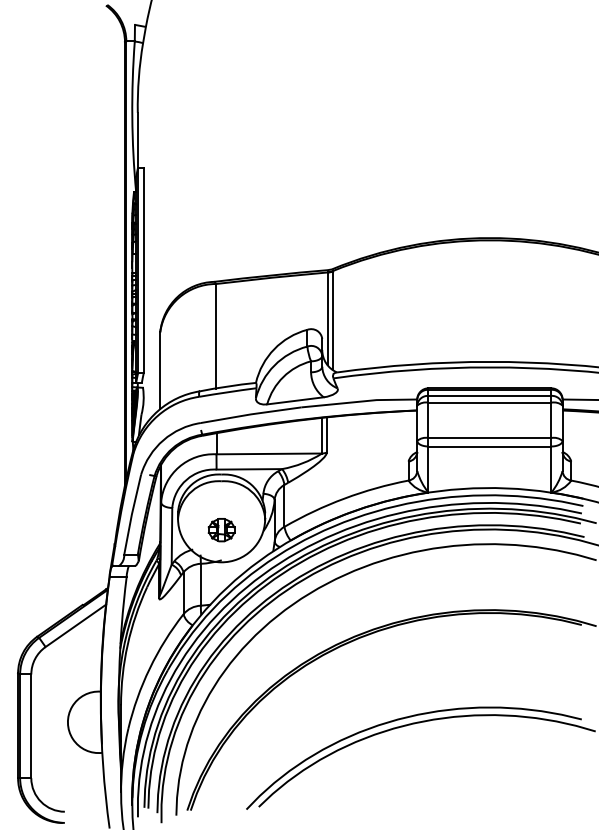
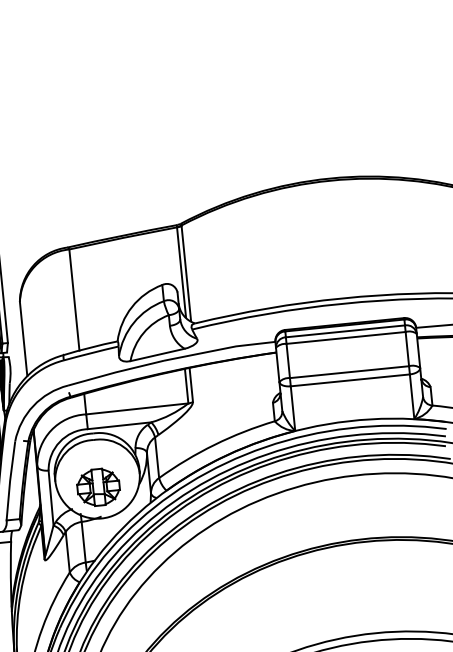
part: (221, 529) -> (98, 486), size x1.67

